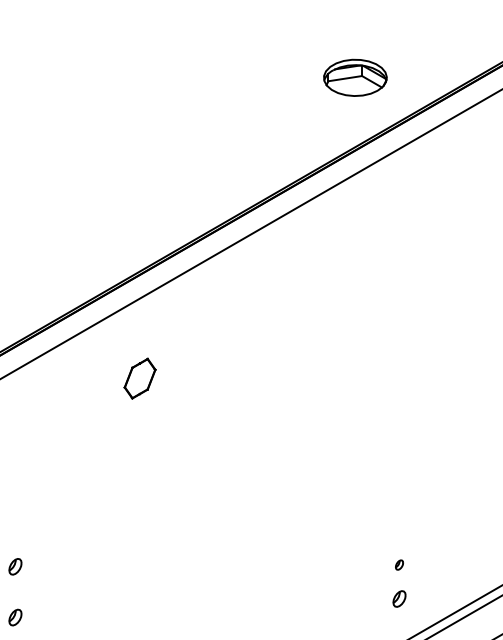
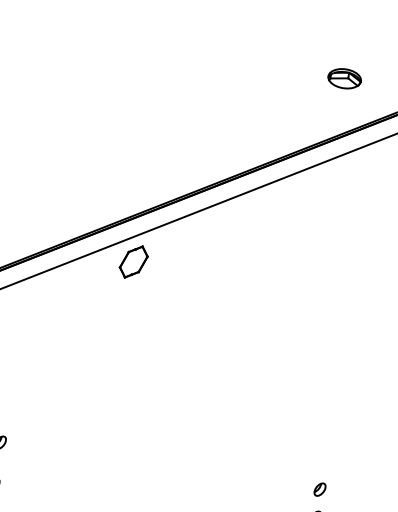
part: (355, 77) -> (344, 78), size x0.62
part: (139, 378) -> (133, 261), moved
part: (399, 564) -> (320, 489), size x1.67

